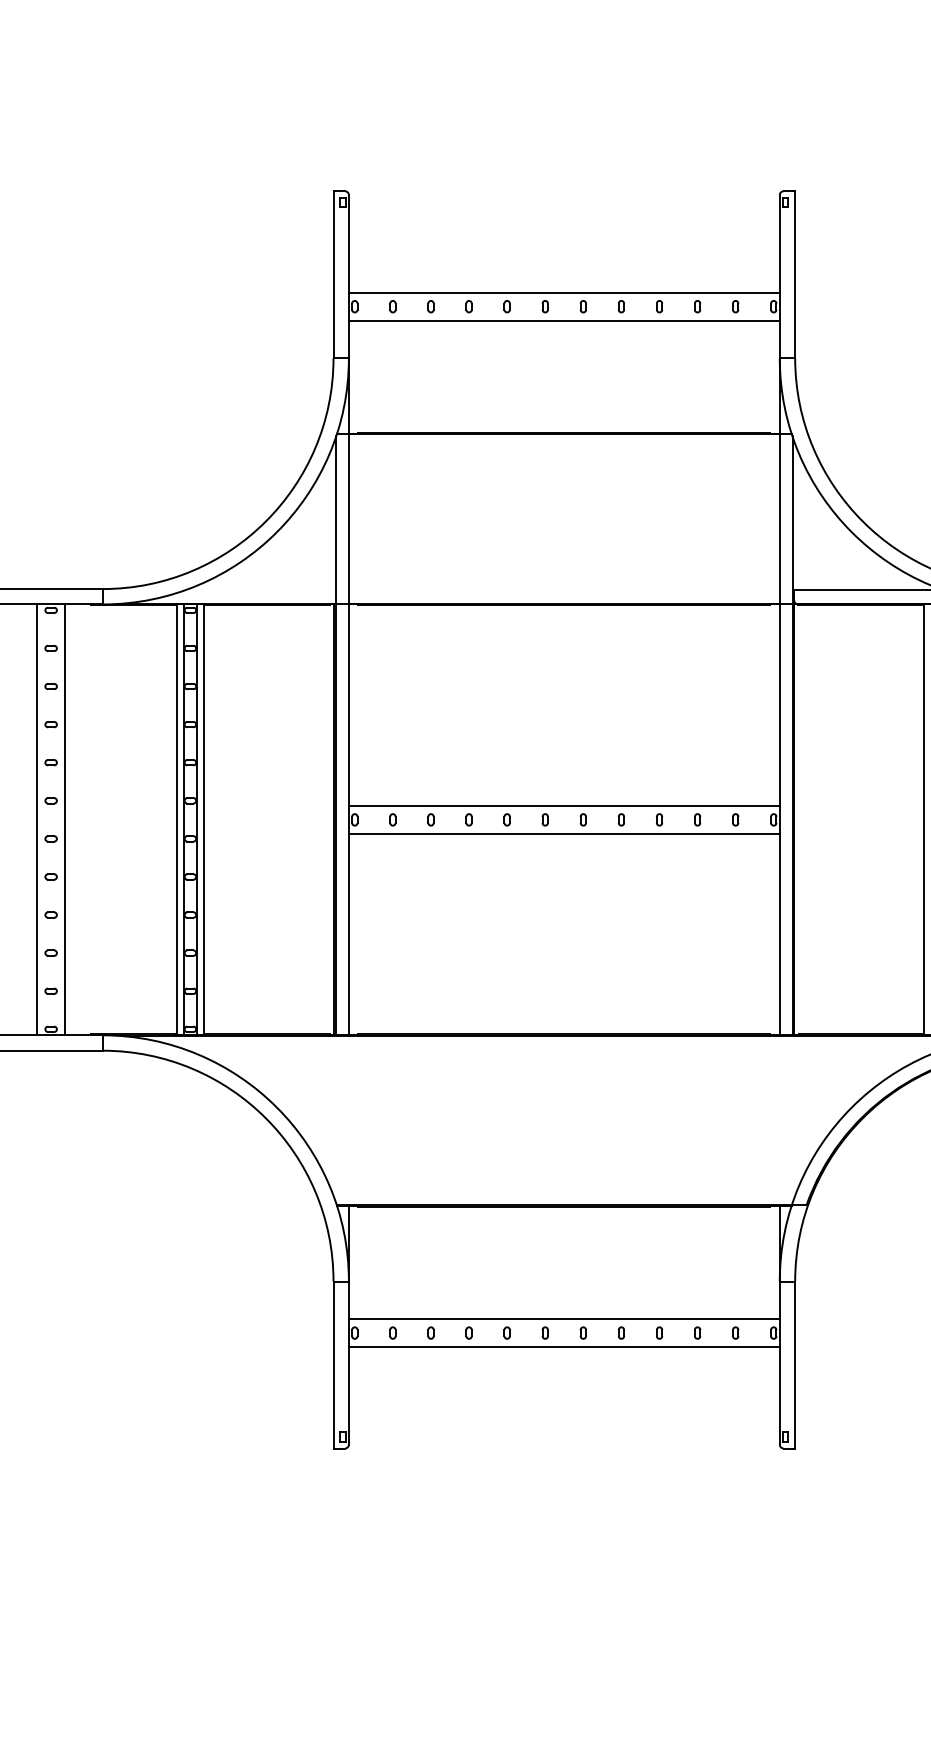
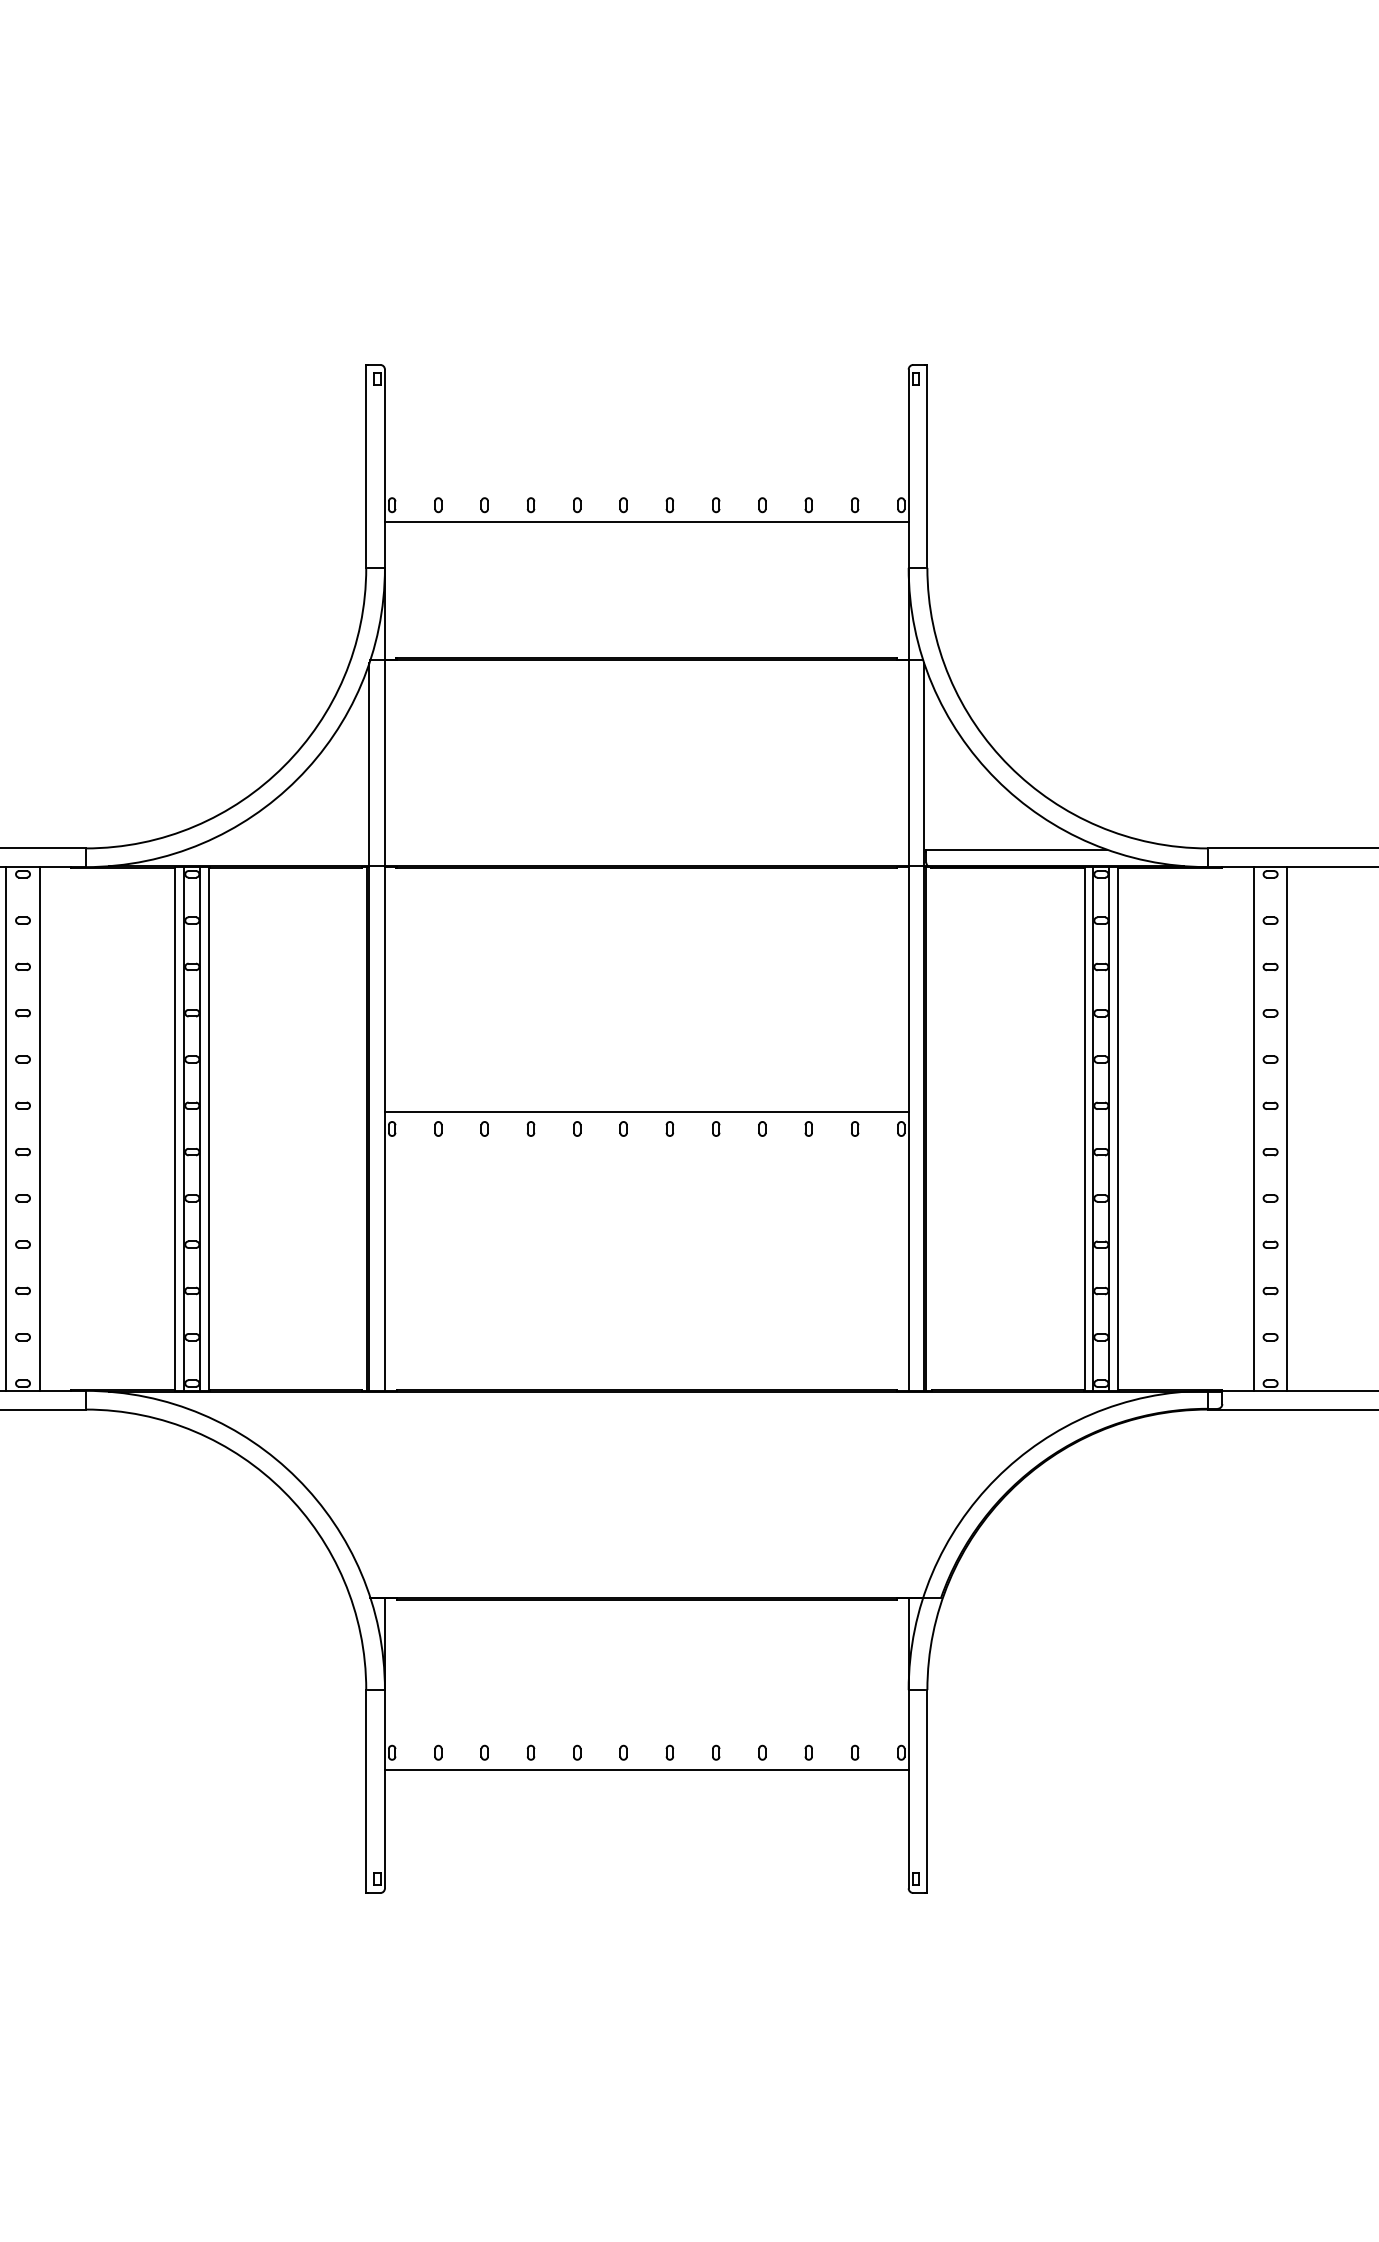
line: (564, 292) -> (646, 488), removed
line: (564, 833) -> (646, 1145), removed
line: (564, 1318) -> (646, 1735), removed

